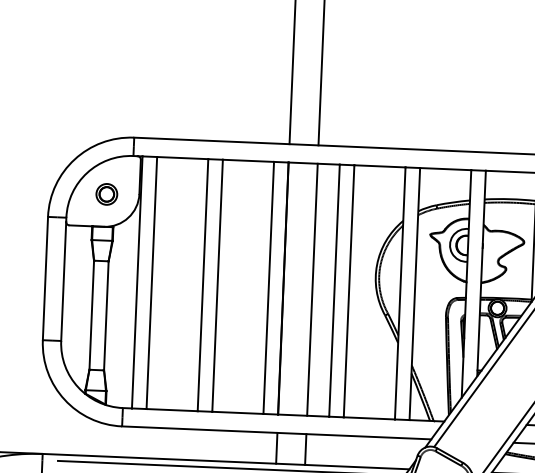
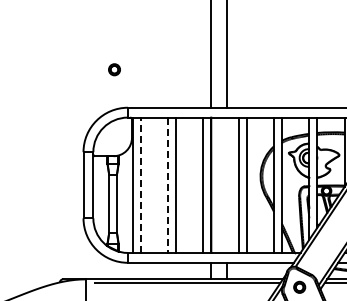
part: (106, 193) -> (114, 69), moved
line: (151, 283) -> (140, 185), solid -> dashed
line: (203, 285) -> (168, 185), solid -> dashed
line: (311, 288) -> (226, 184), removed

